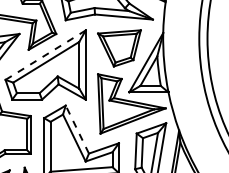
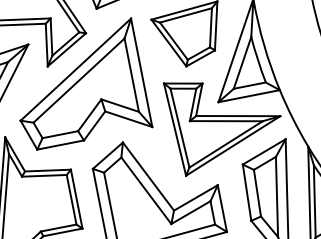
line: (46, 54) -> (77, 68), dashed -> solid
line: (77, 129) -> (148, 176), dashed -> solid

